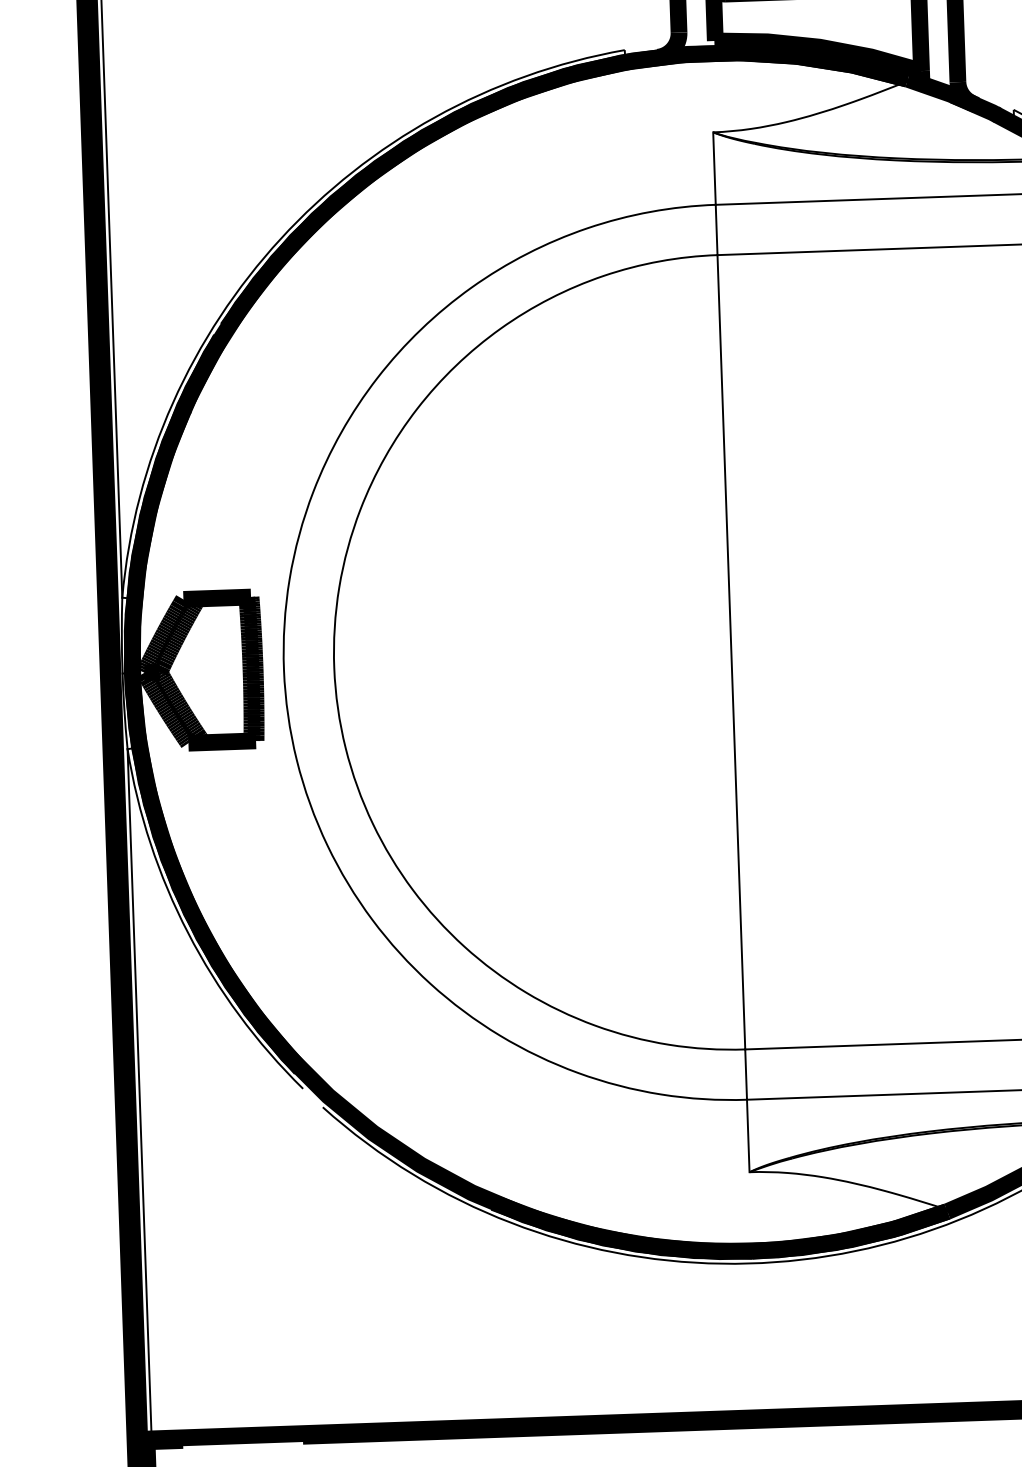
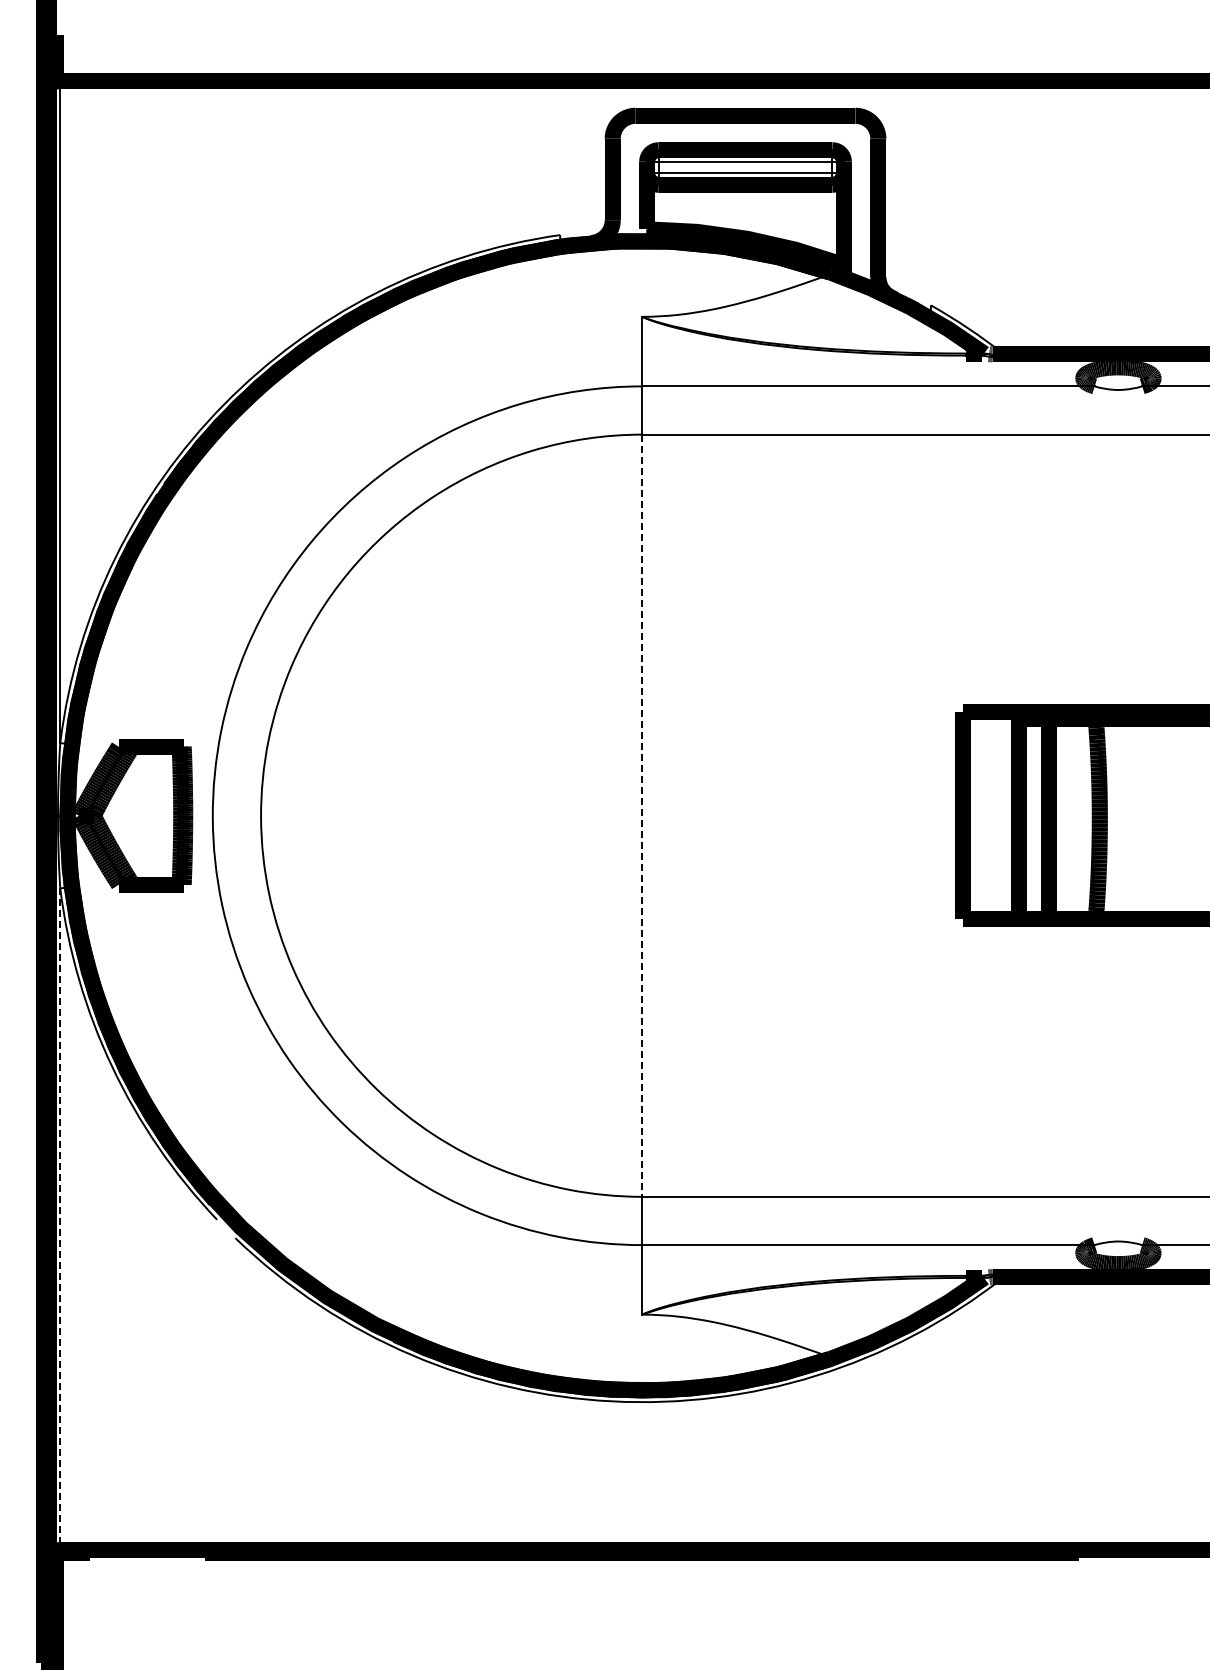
line: (731, 653) -> (642, 816), solid -> dashed
line: (139, 1094) -> (60, 1219), solid -> dashed

